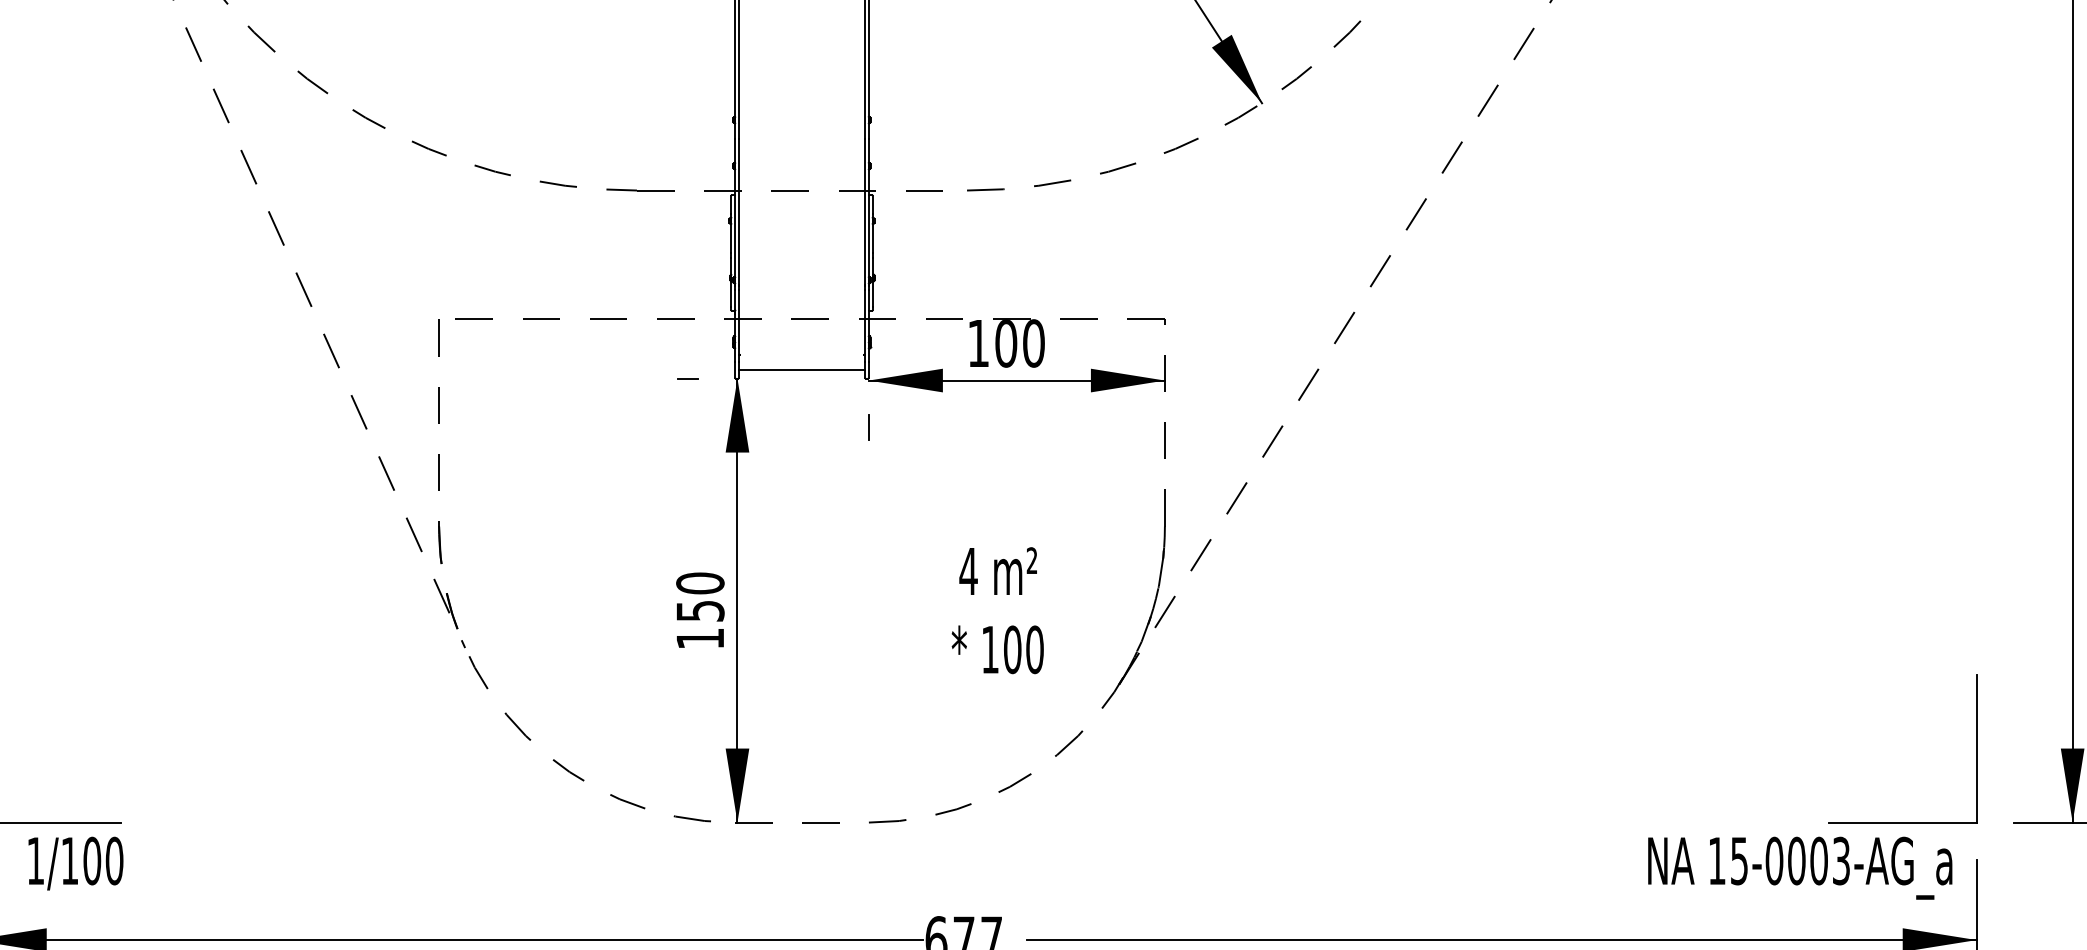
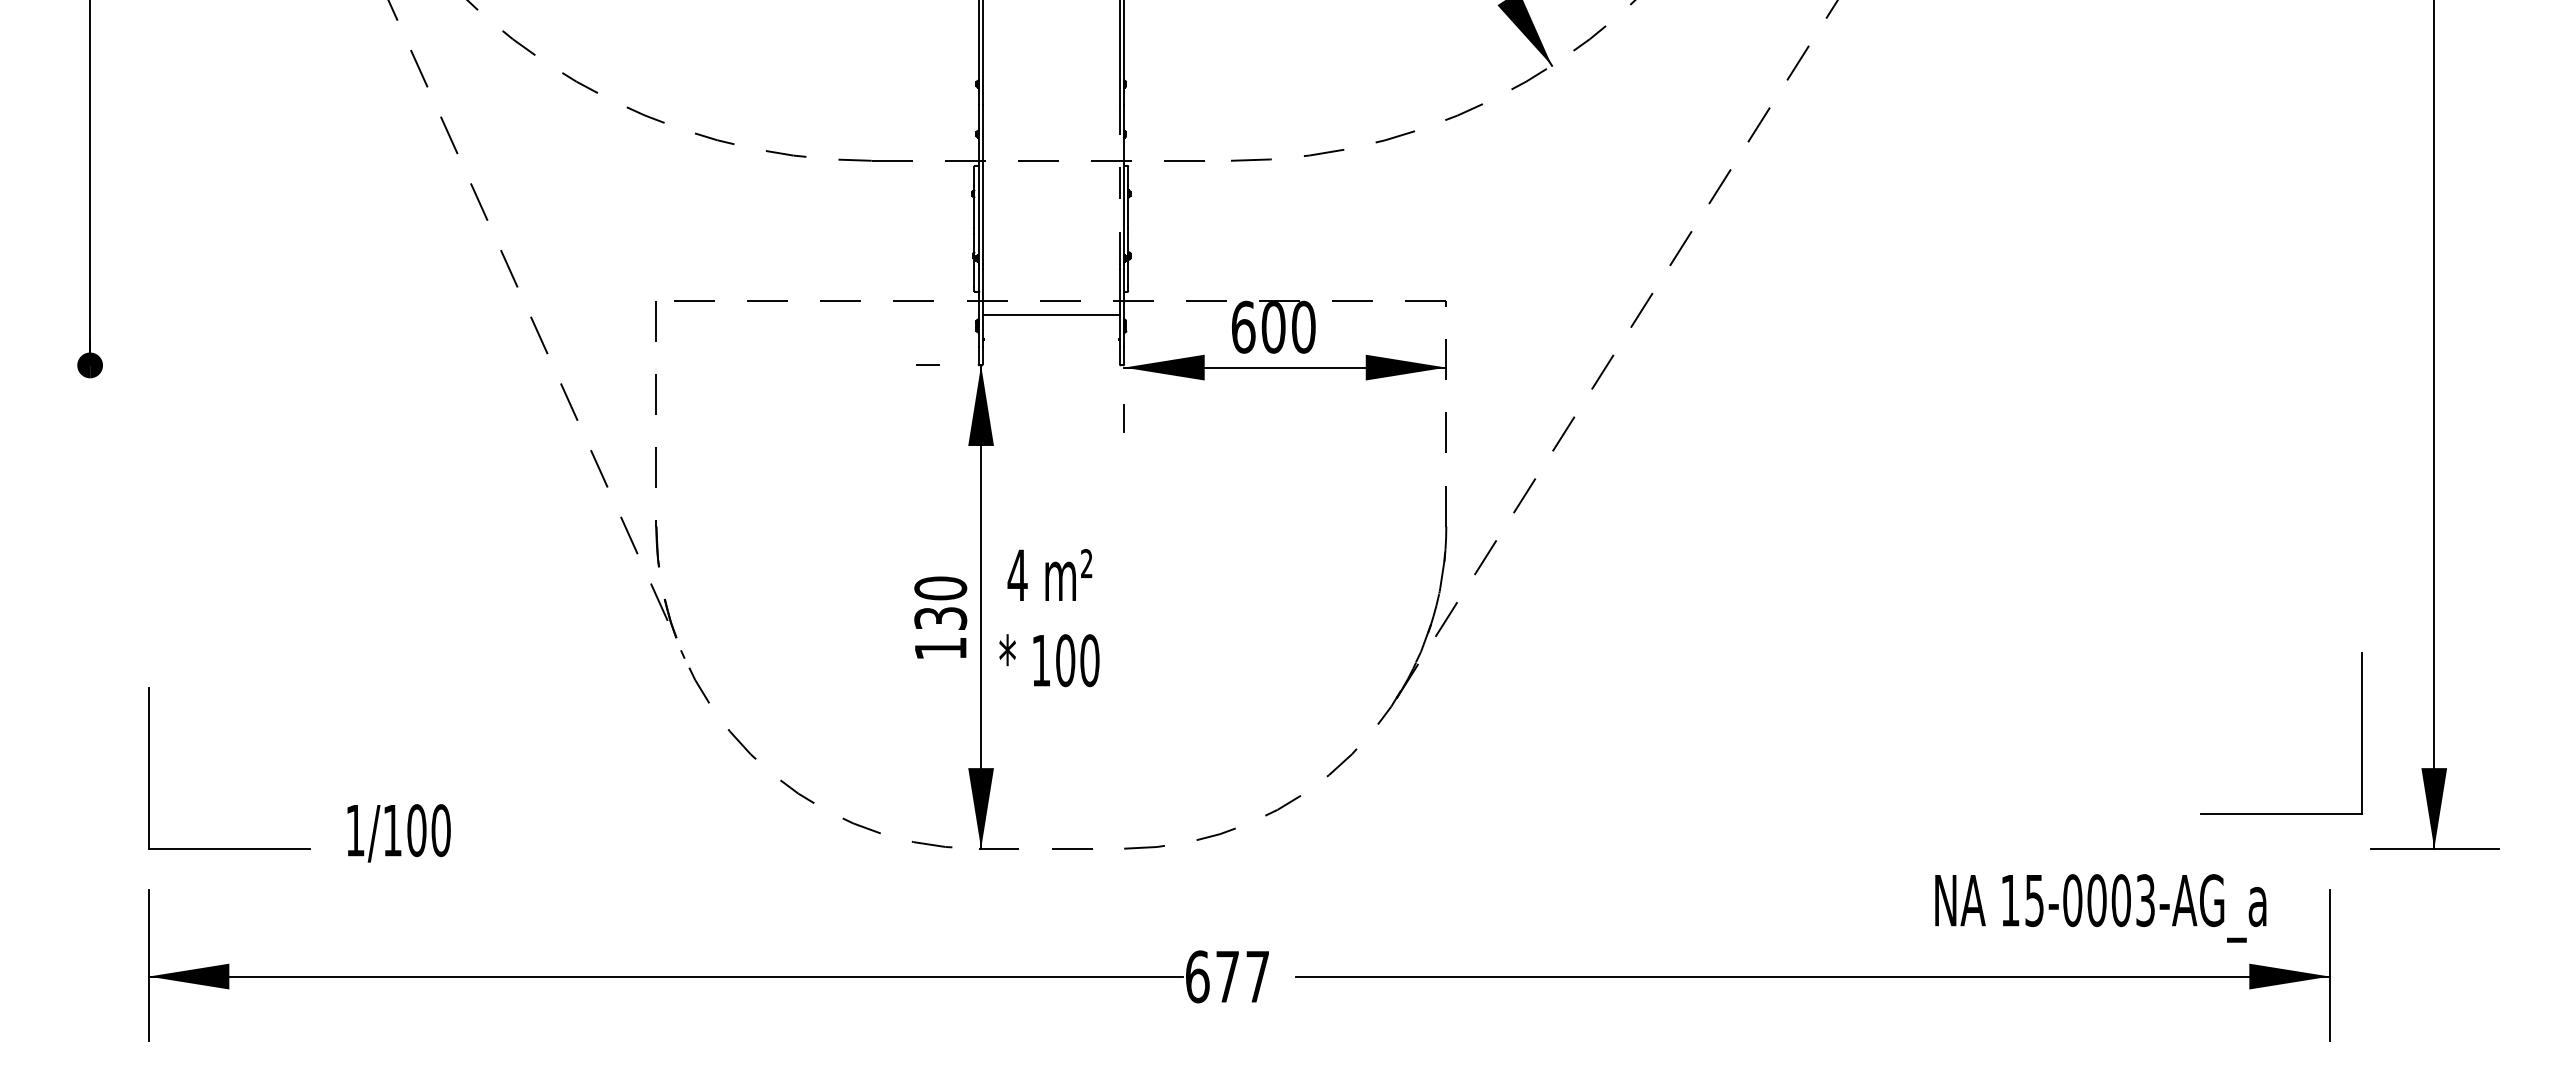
line: (864, 211) -> (1119, 183), solid -> dashed
text: (978, 342) -> (1243, 326), 100 -> 600
line: (801, 369) -> (1050, 314), moved
text: (700, 611) -> (940, 618), 150 -> 130
text: (997, 611) -> (1049, 618), moved
part: (1976, 748) -> (2361, 733), moved
text: (75, 863) -> (398, 833), moved
text: (1799, 868) -> (2100, 908), moved

